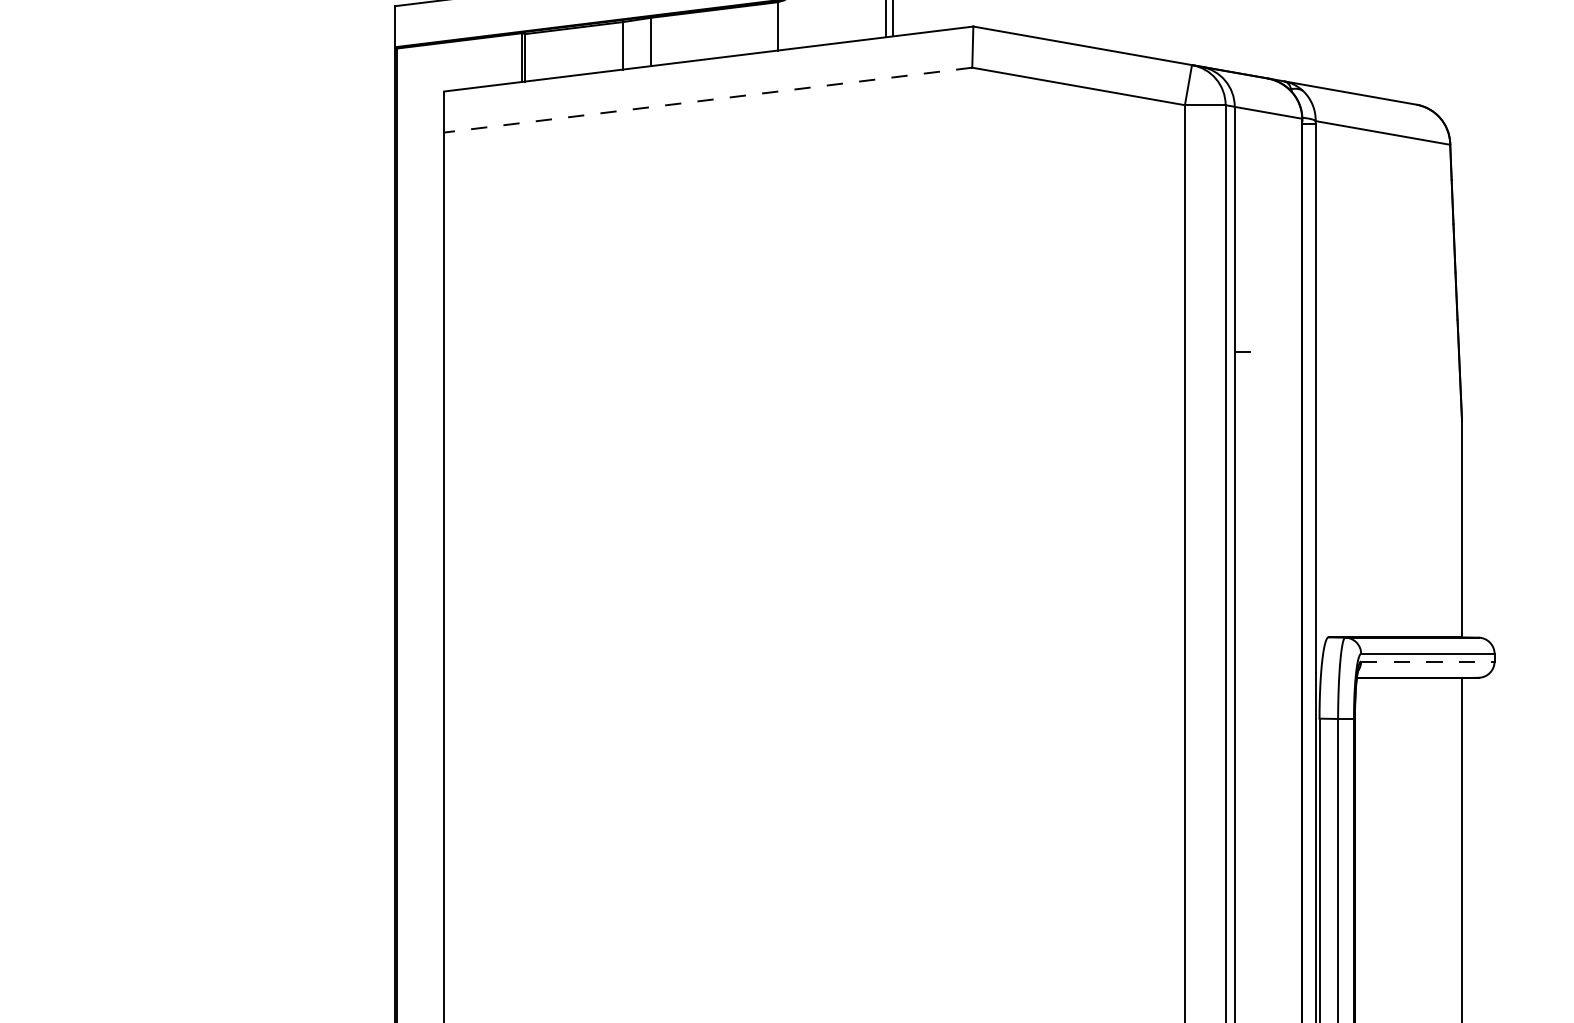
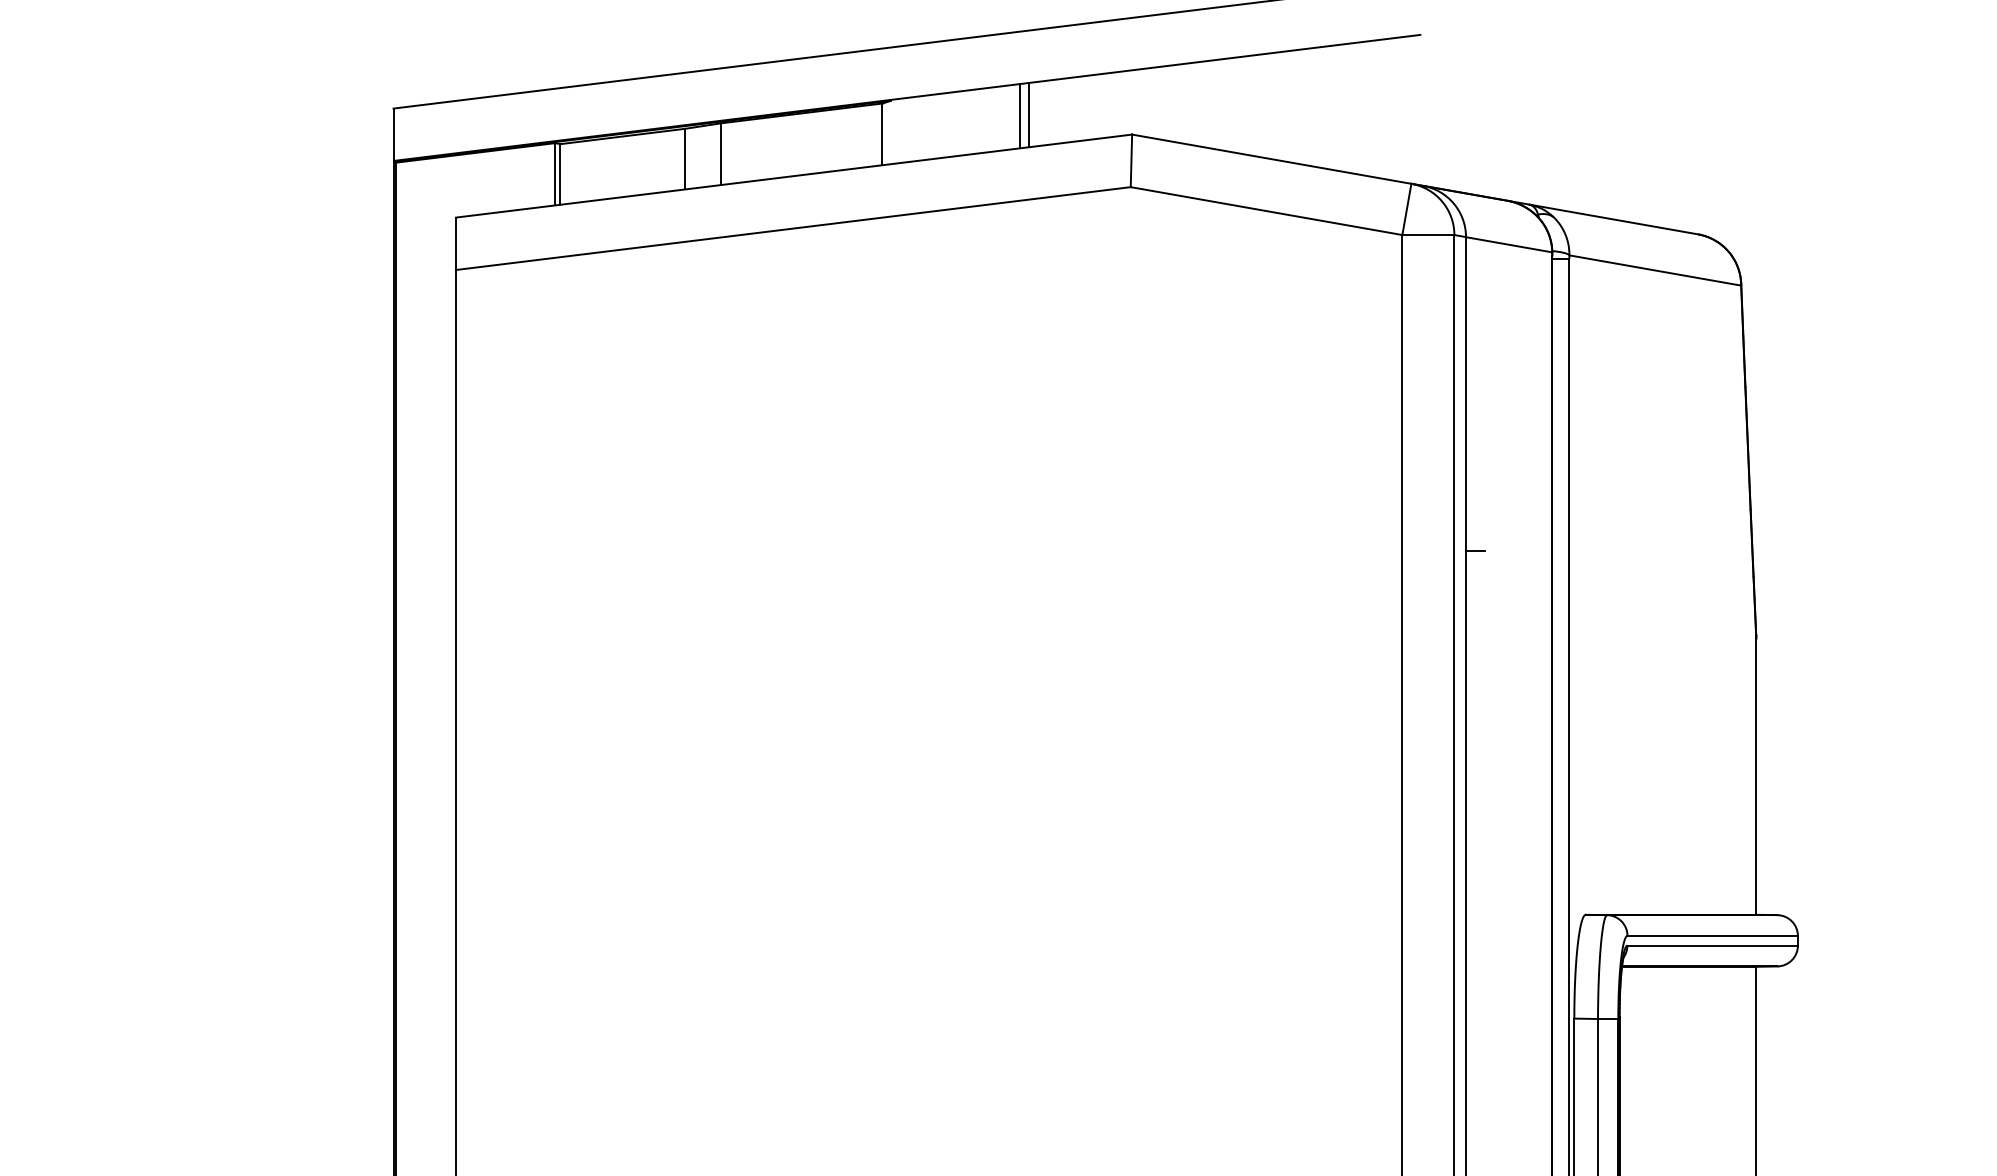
line: (707, 100) -> (792, 229), dashed -> solid
line: (1427, 661) -> (1712, 945), dashed -> solid

